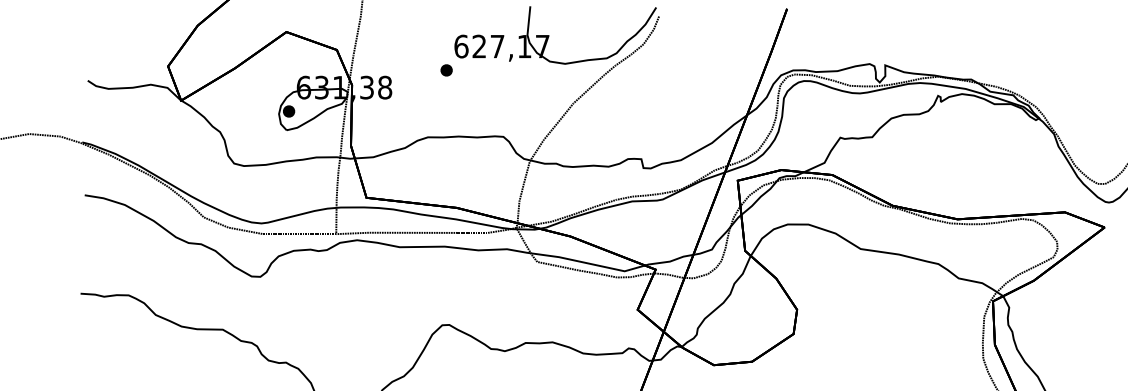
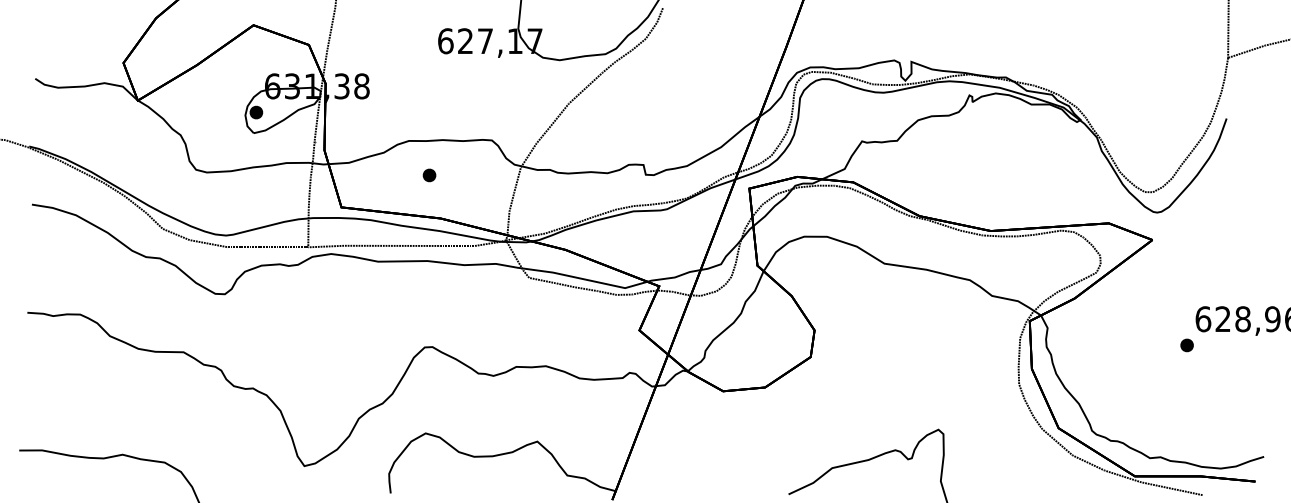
part: (446, 70) -> (429, 175), moved

